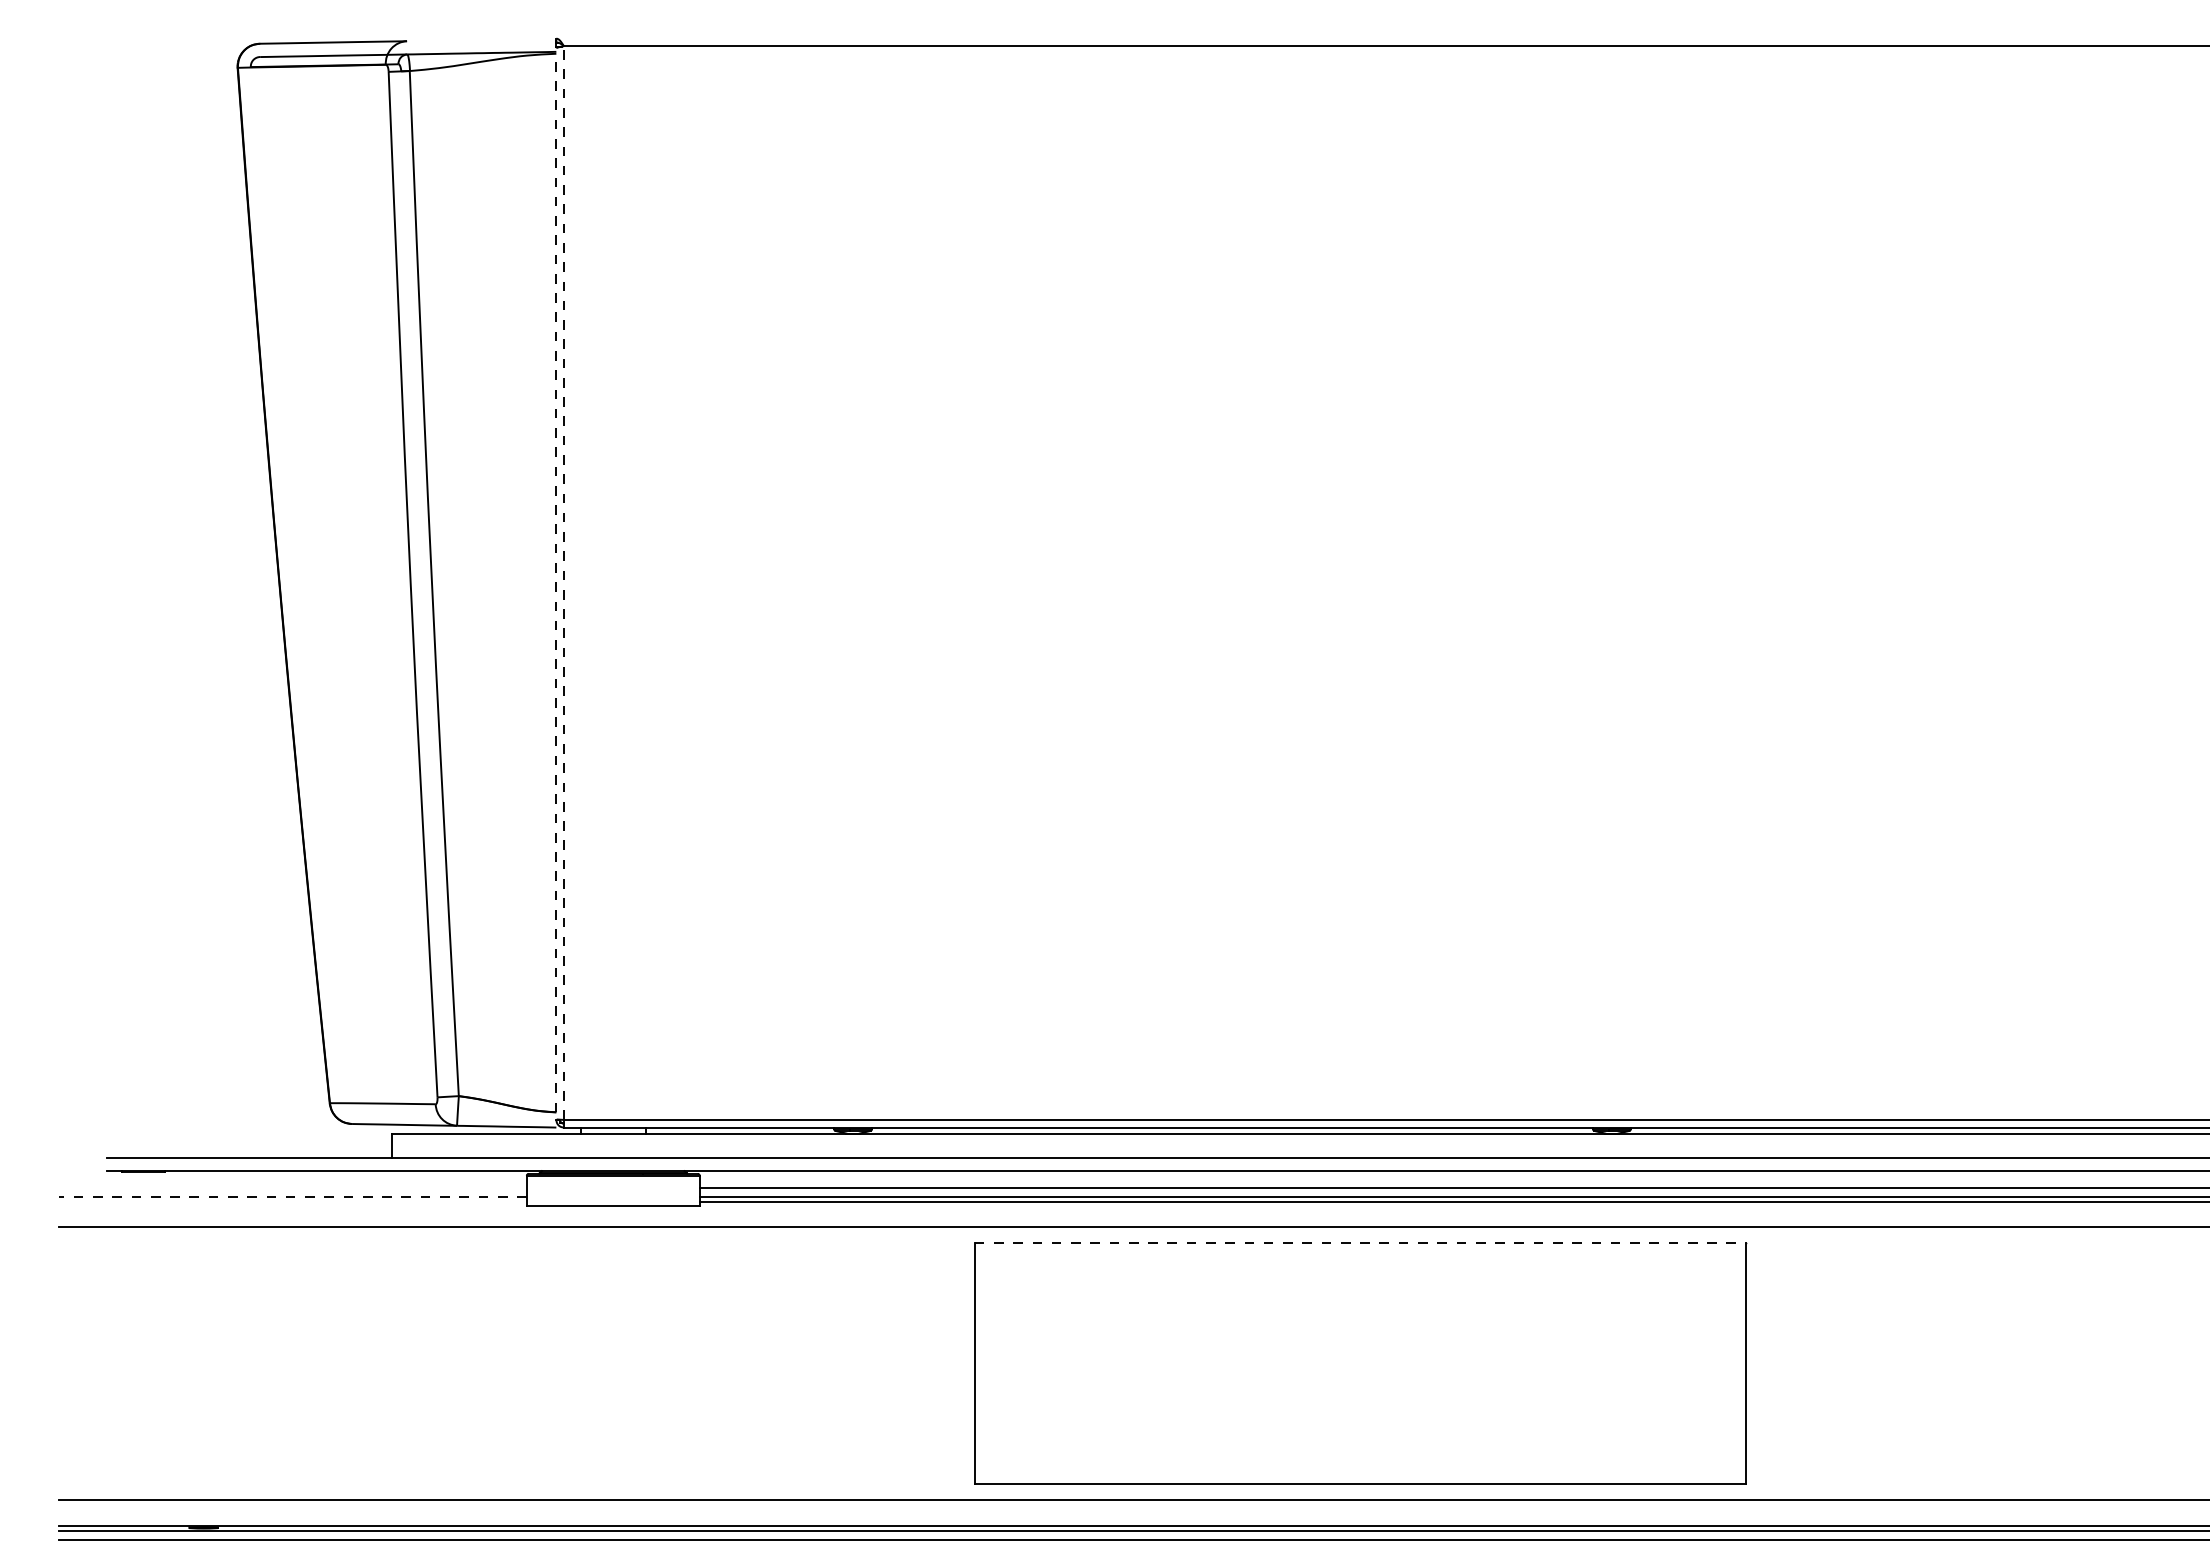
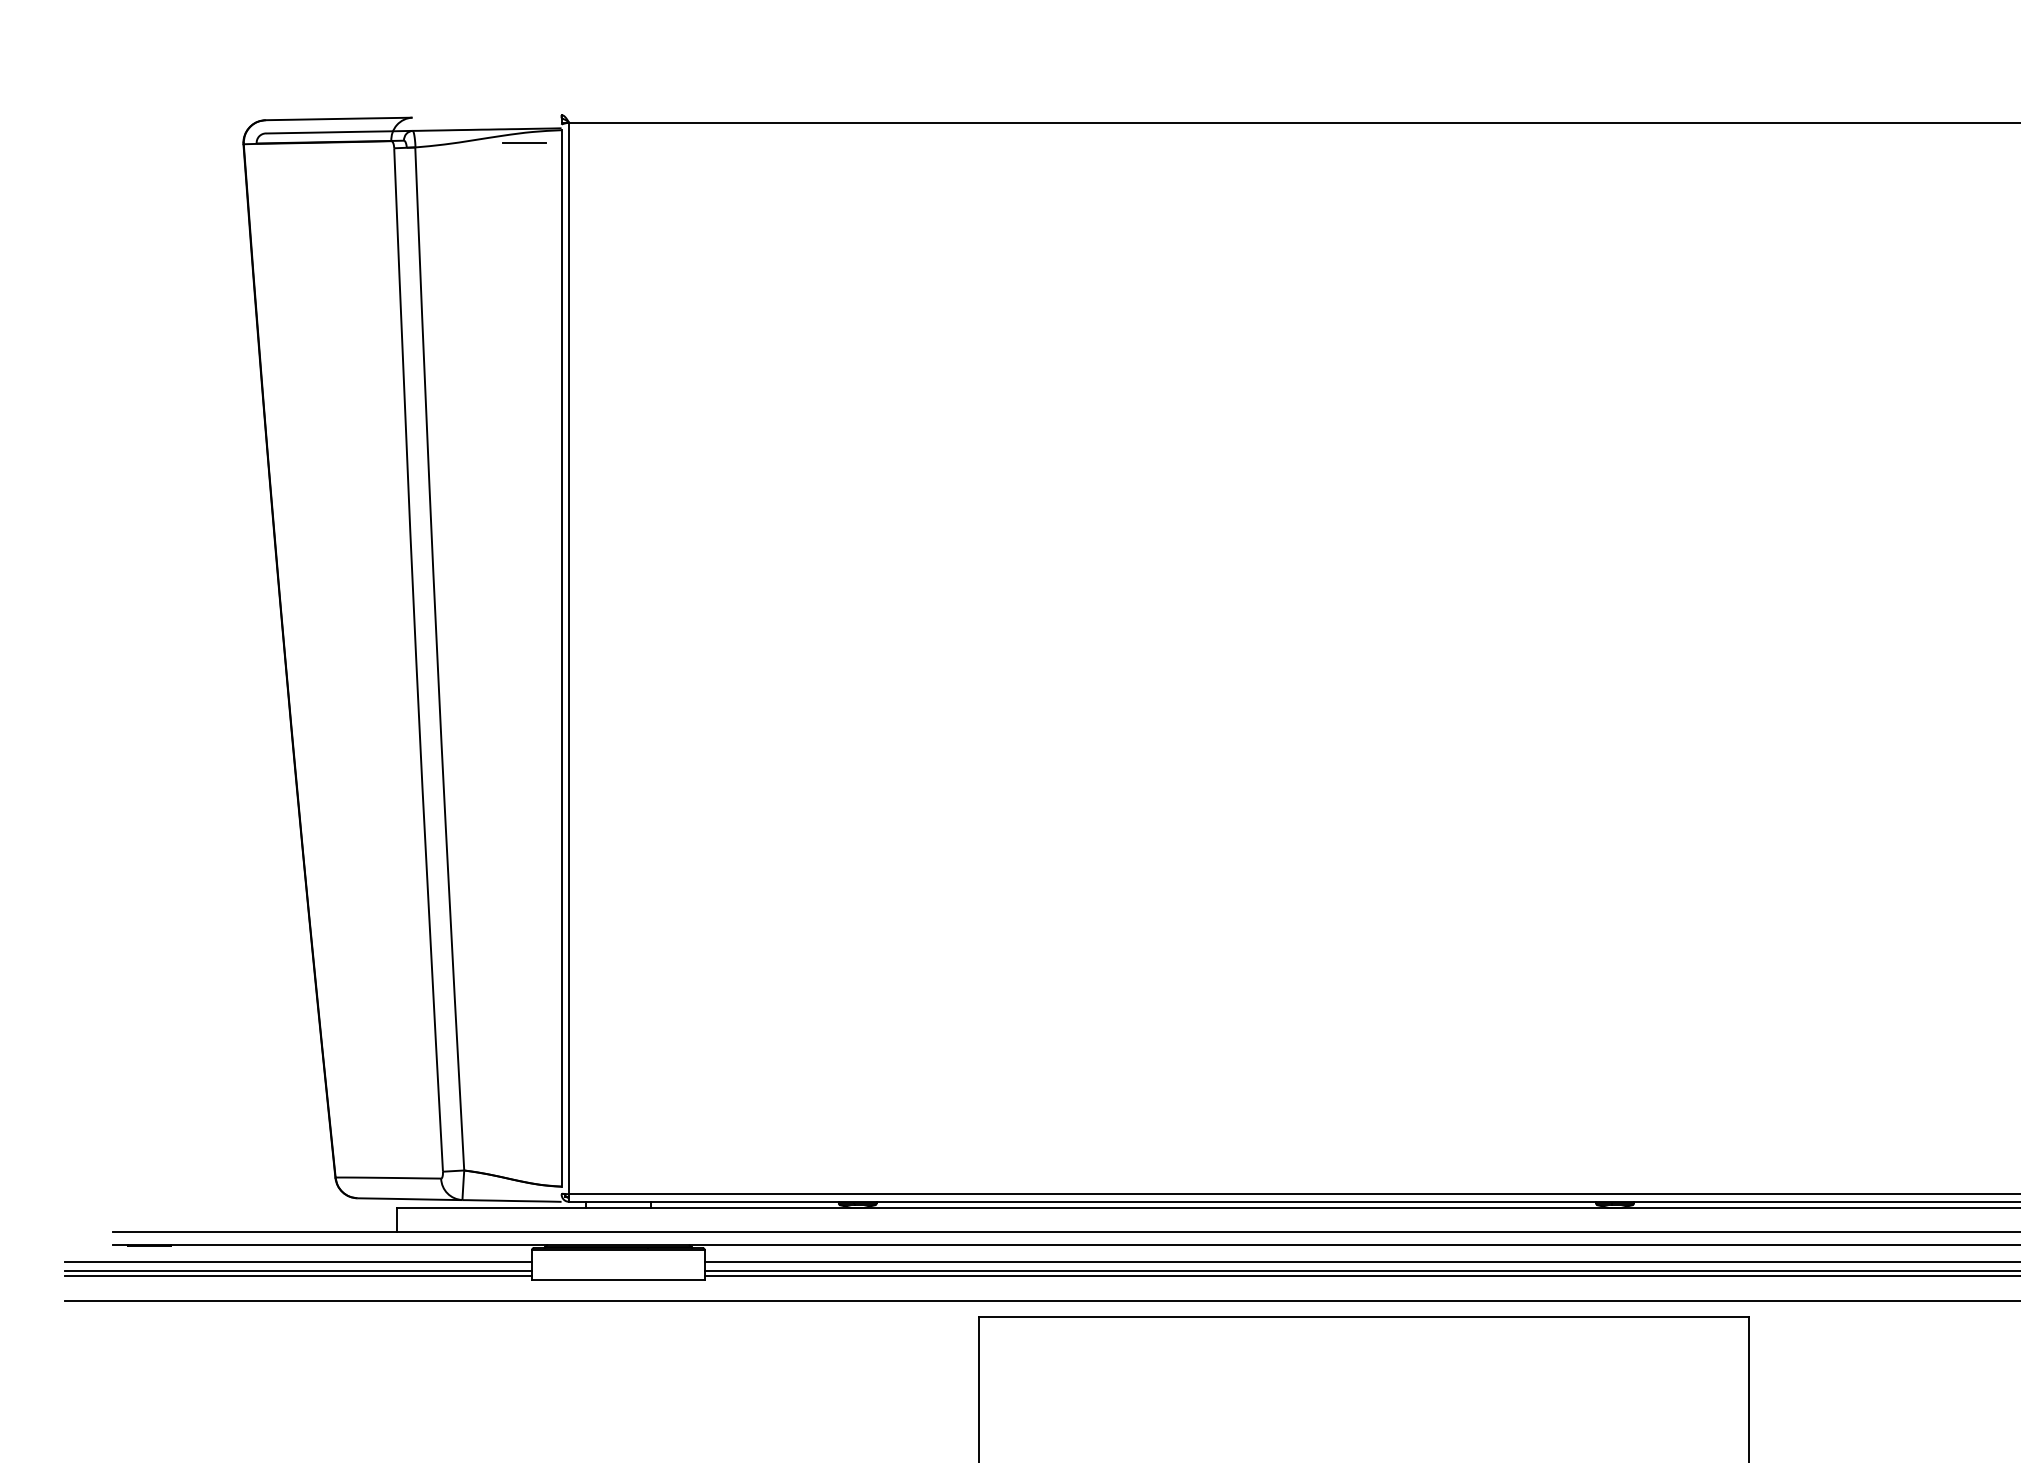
line: (519, 67) -> (524, 143), added
line: (556, 582) -> (561, 657), dashed -> solid
line: (563, 583) -> (568, 658), dashed -> solid
line: (292, 1188) -> (298, 1262), added
line: (292, 1196) -> (298, 1270), dashed -> solid
line: (292, 1201) -> (298, 1275), added
line: (1360, 1243) -> (1364, 1317), dashed -> solid

